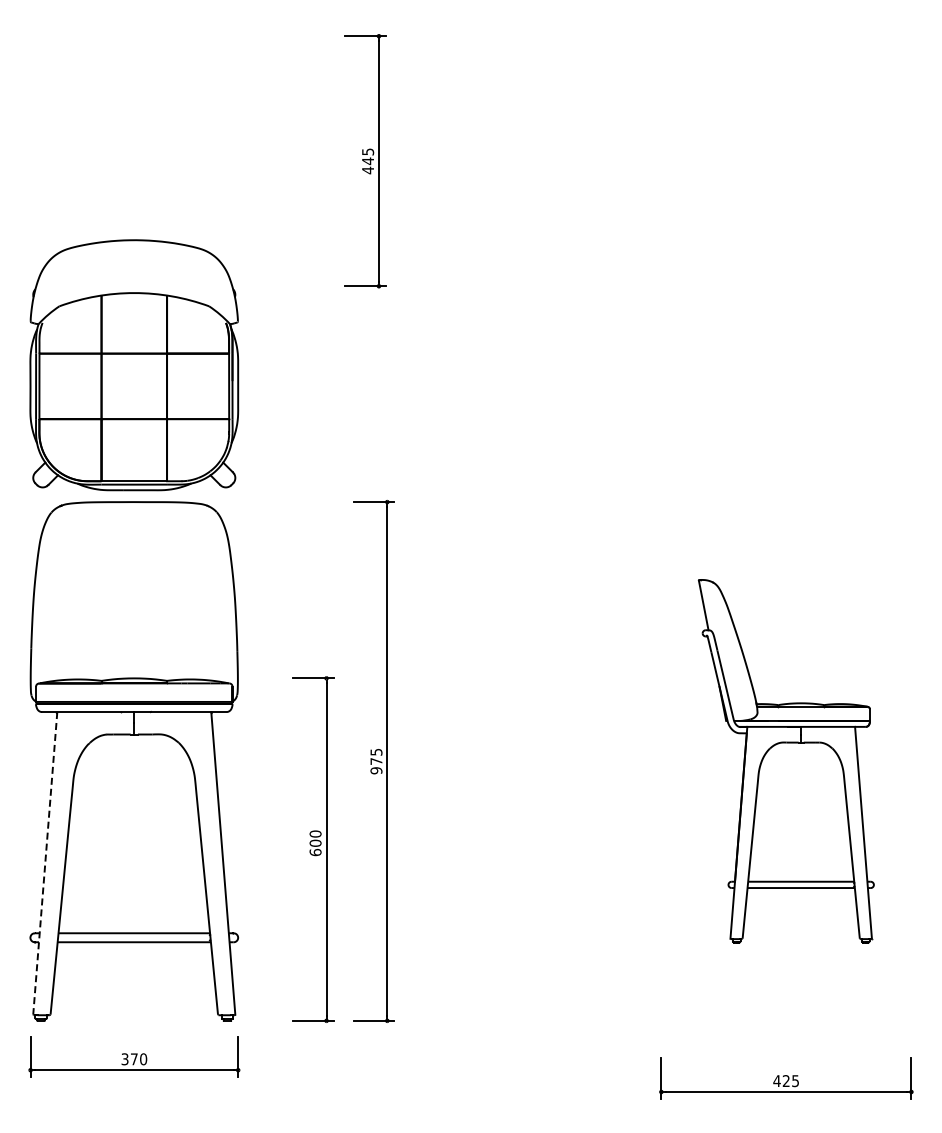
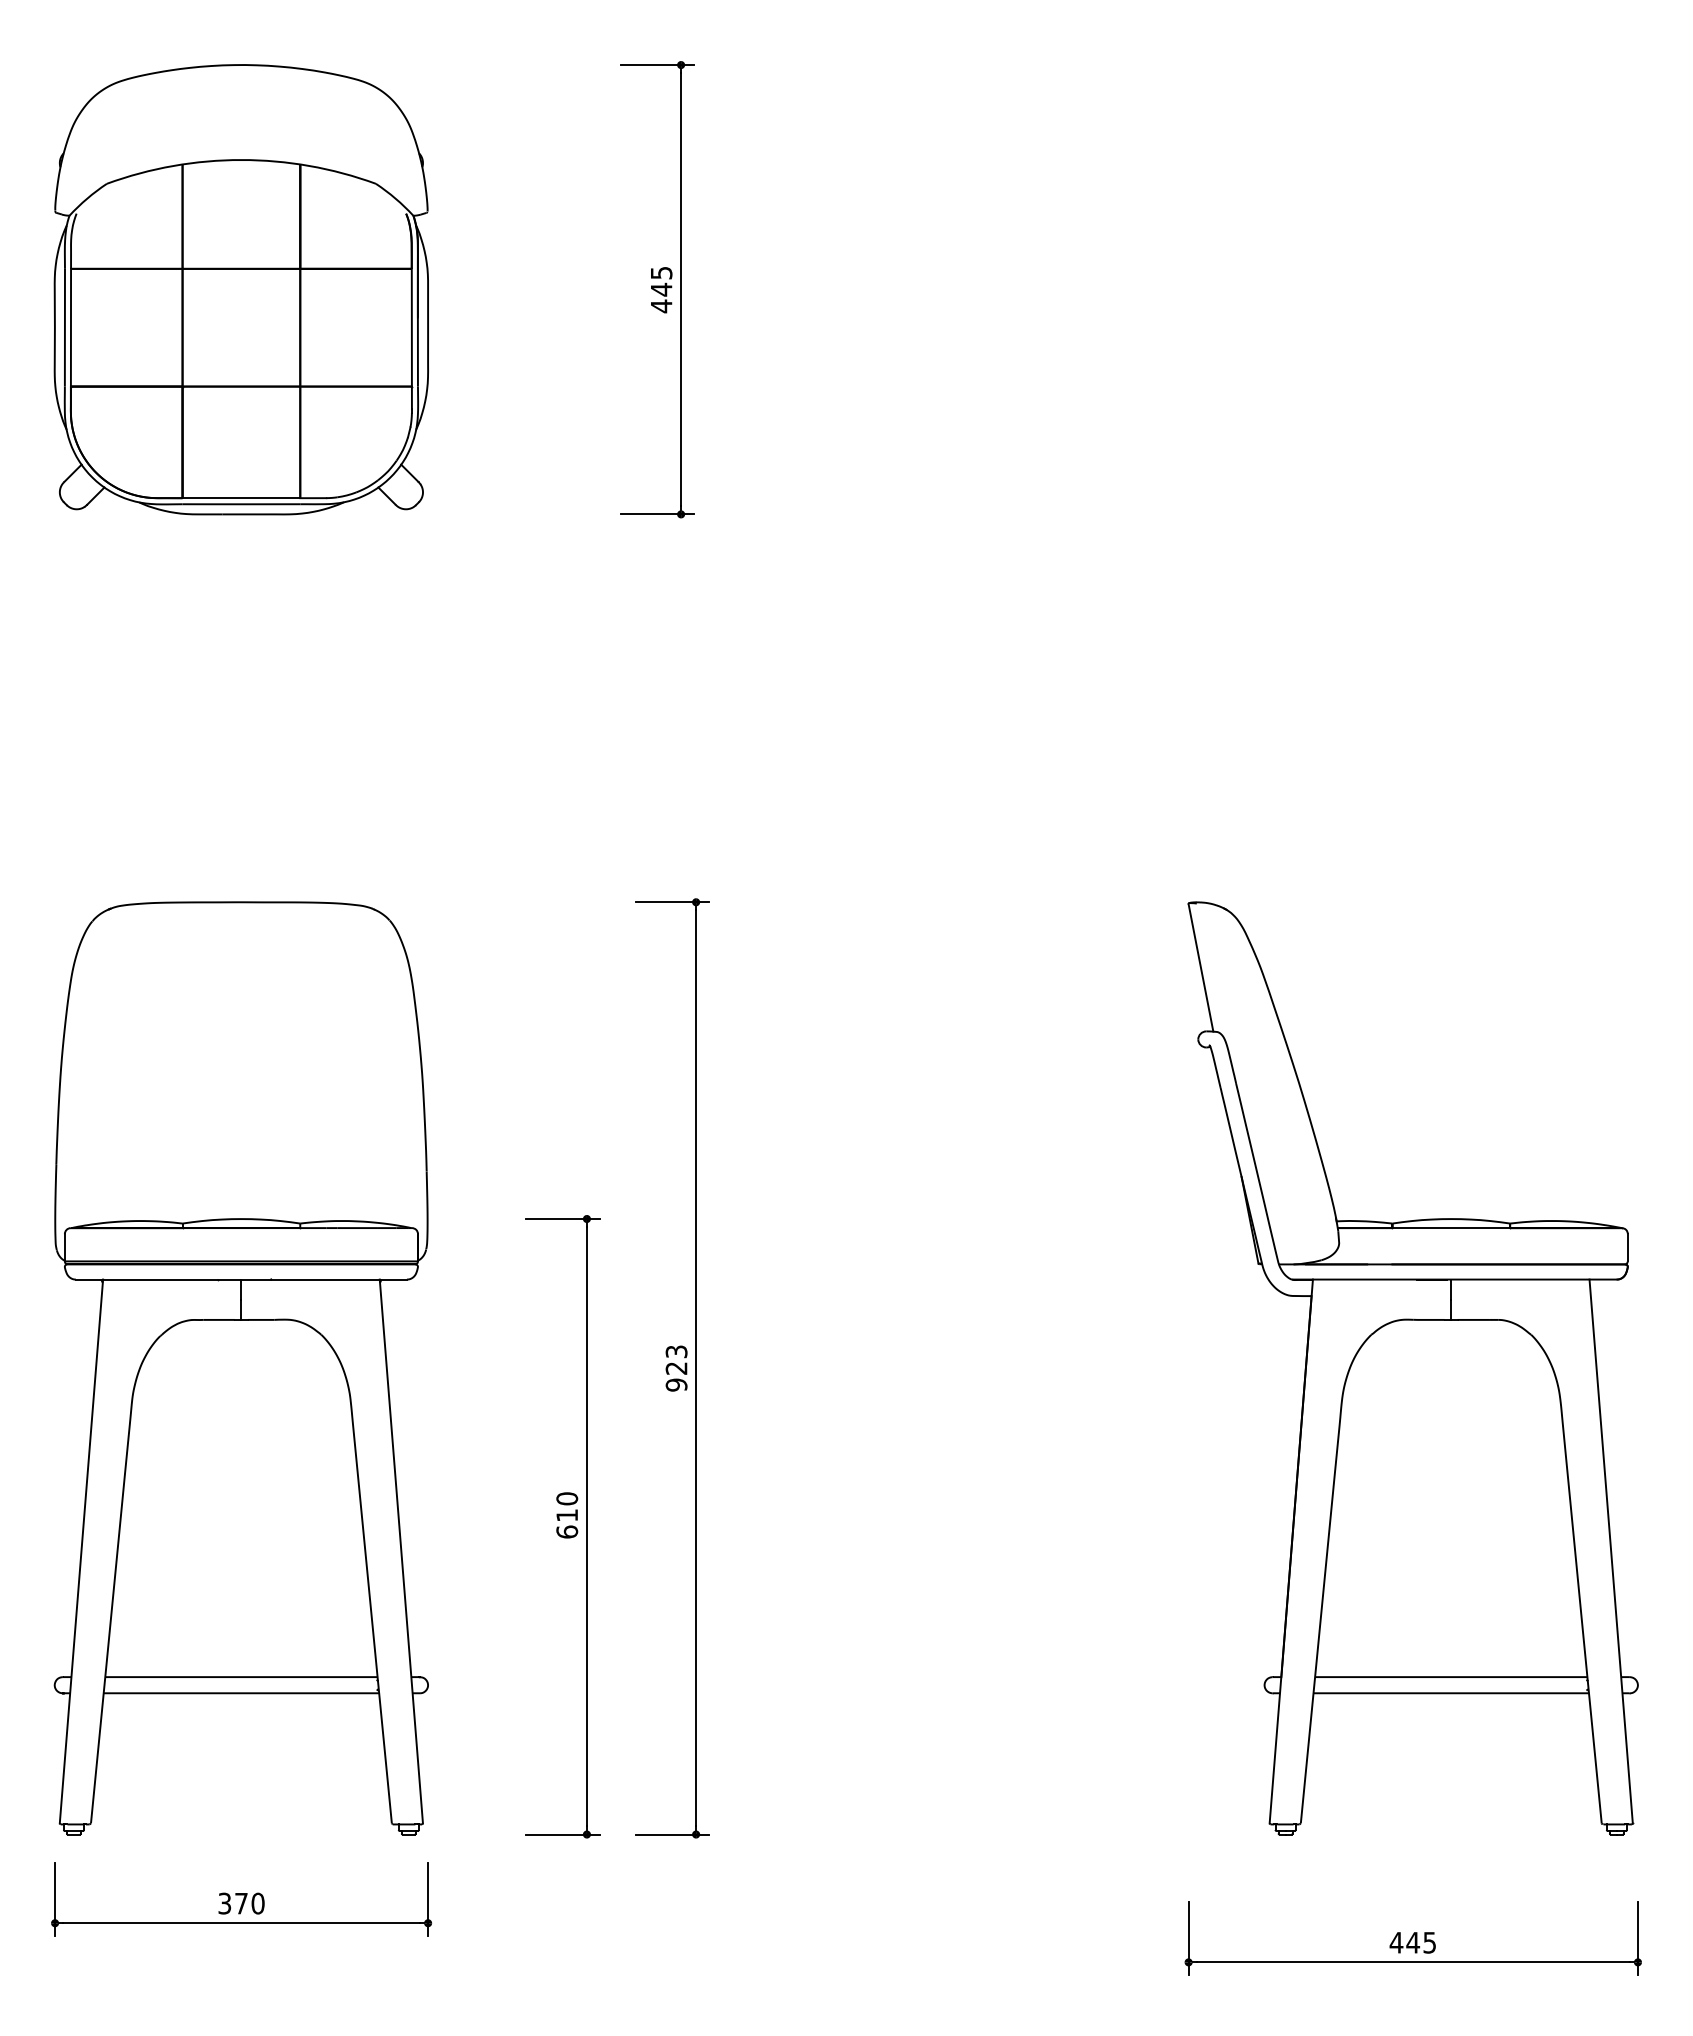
part: (134, 365) -> (241, 290), moved
text: (376, 756) -> (676, 1359), 975 -> 923
part: (786, 761) -> (1413, 1368), size x1.43
text: (315, 842) -> (567, 1513), 600 -> 610
line: (45, 863) -> (81, 1551), dashed -> solid
text: (786, 1080) -> (1413, 1941), 425 -> 445

